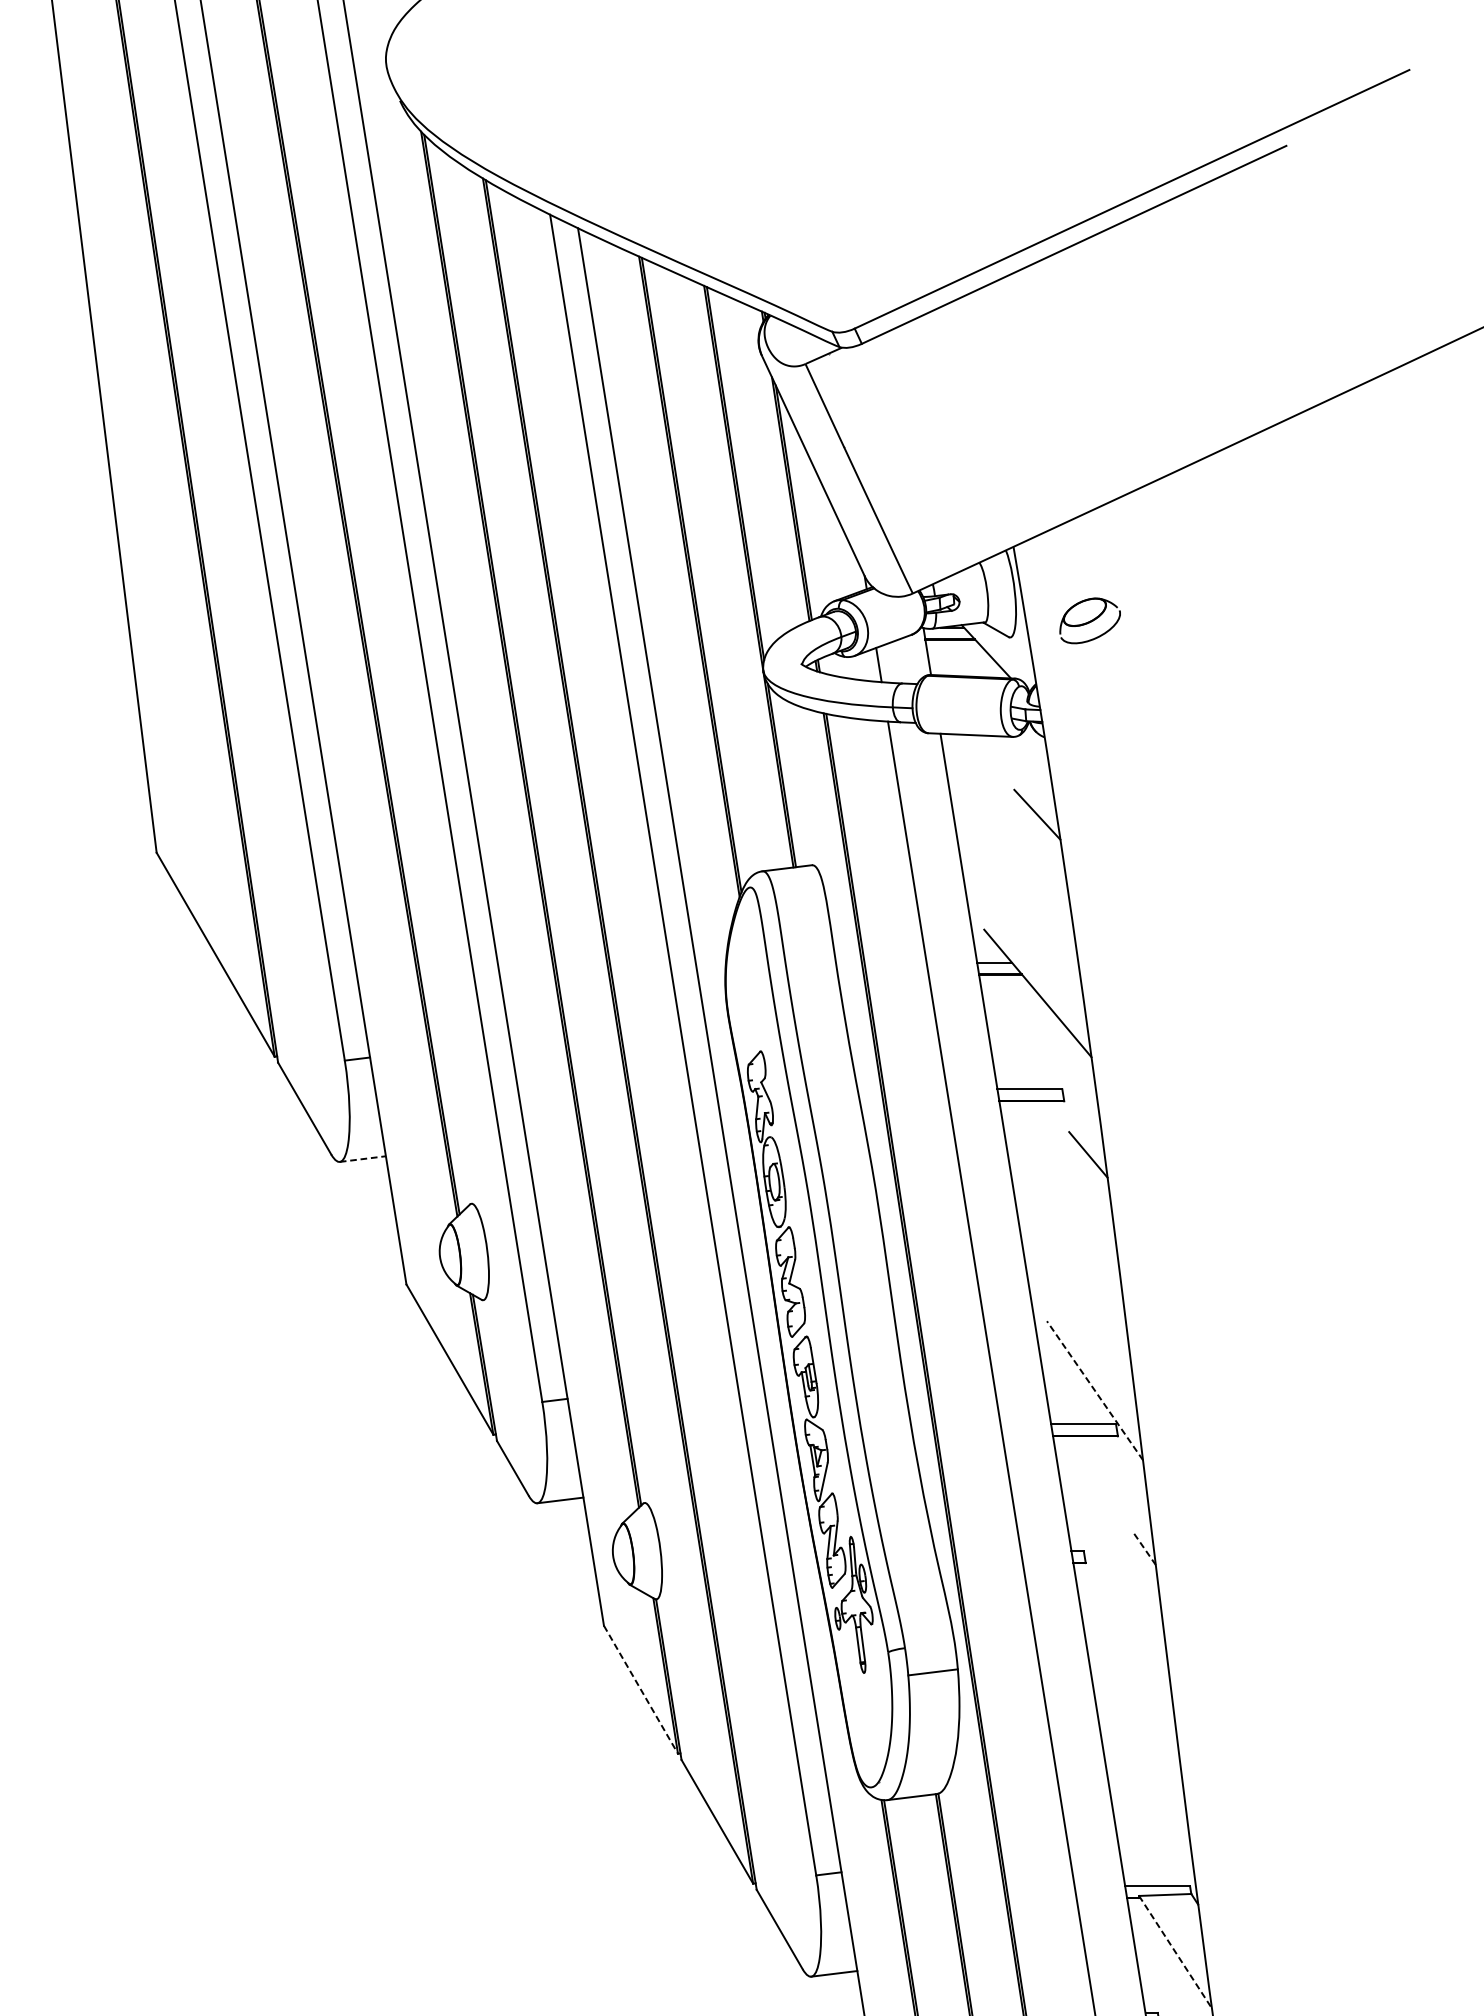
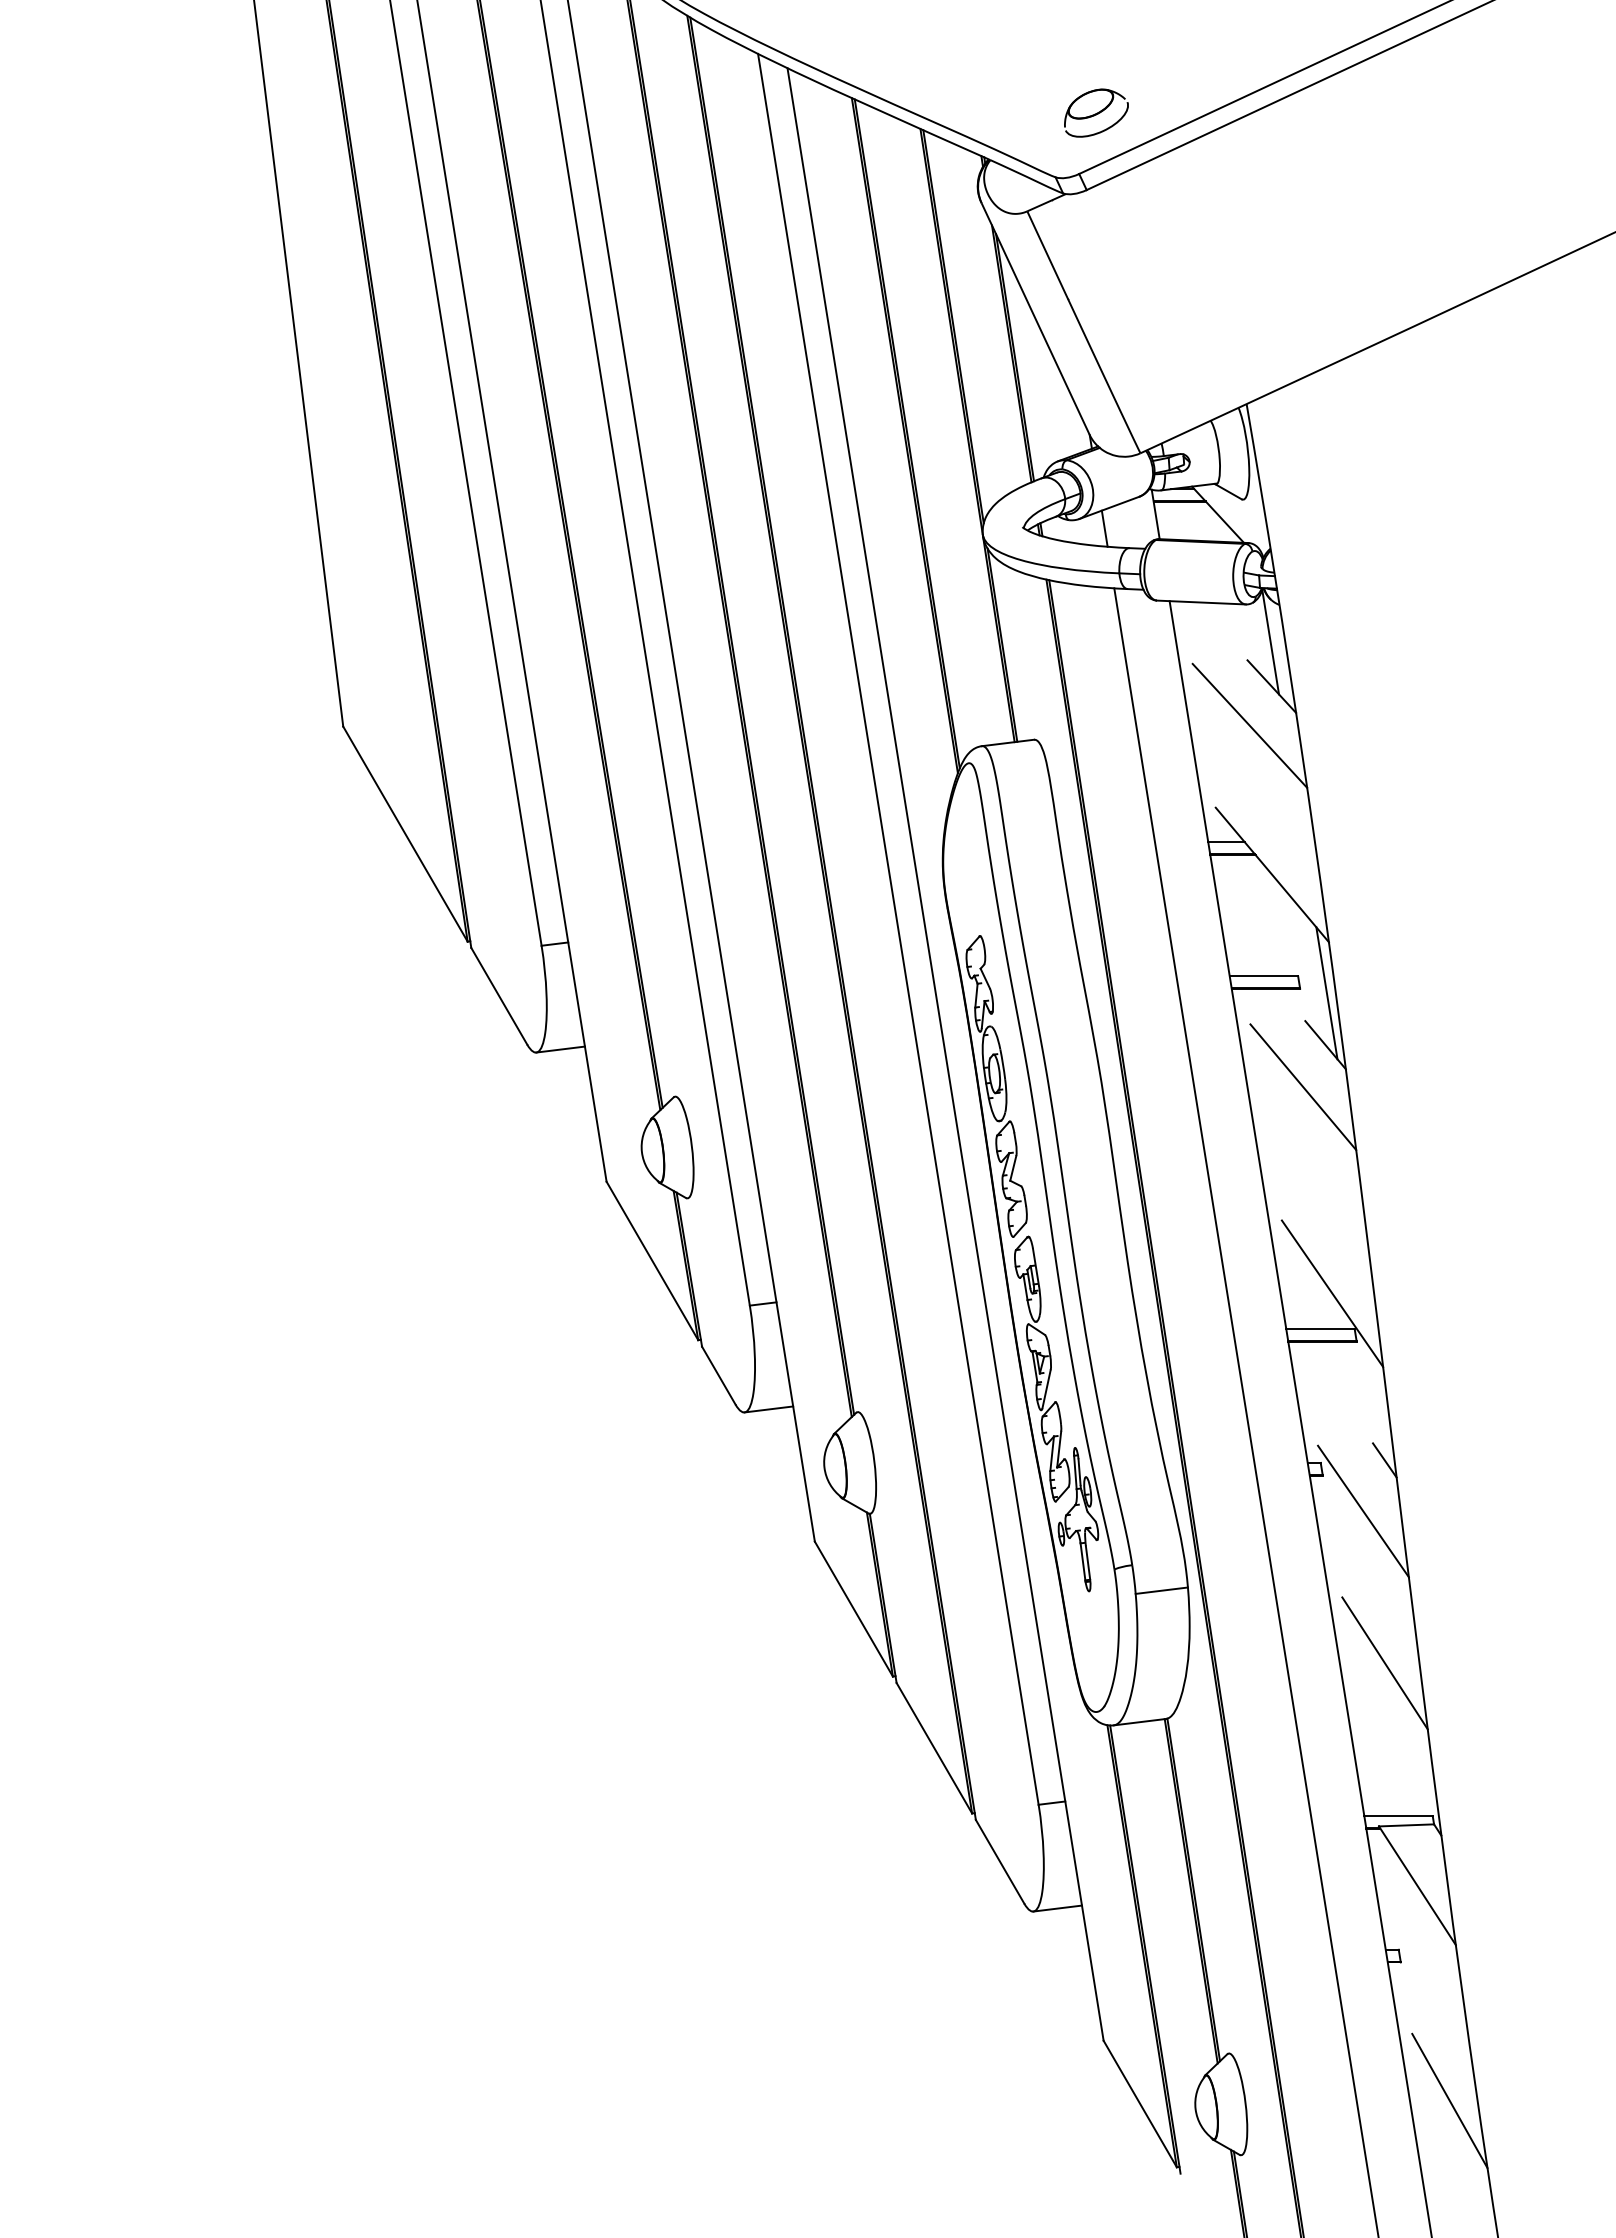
part: (1090, 620) -> (1096, 112), moved
line: (1036, 772) -> (1270, 642), added
line: (1016, 851) -> (1249, 725), added
line: (1089, 1105) -> (1326, 993), added
line: (363, 1159) -> (561, 1049), dashed -> solid
line: (1067, 1195) -> (1303, 1087), added
line: (1094, 1390) -> (1332, 1293), dashed -> solid
line: (1144, 1548) -> (1384, 1460), dashed -> solid
line: (1124, 1597) -> (1363, 1511), added
line: (640, 1690) -> (853, 1609), dashed -> solid
line: (1144, 1741) -> (1384, 1663), added
line: (1175, 1951) -> (1417, 1885), dashed -> solid

